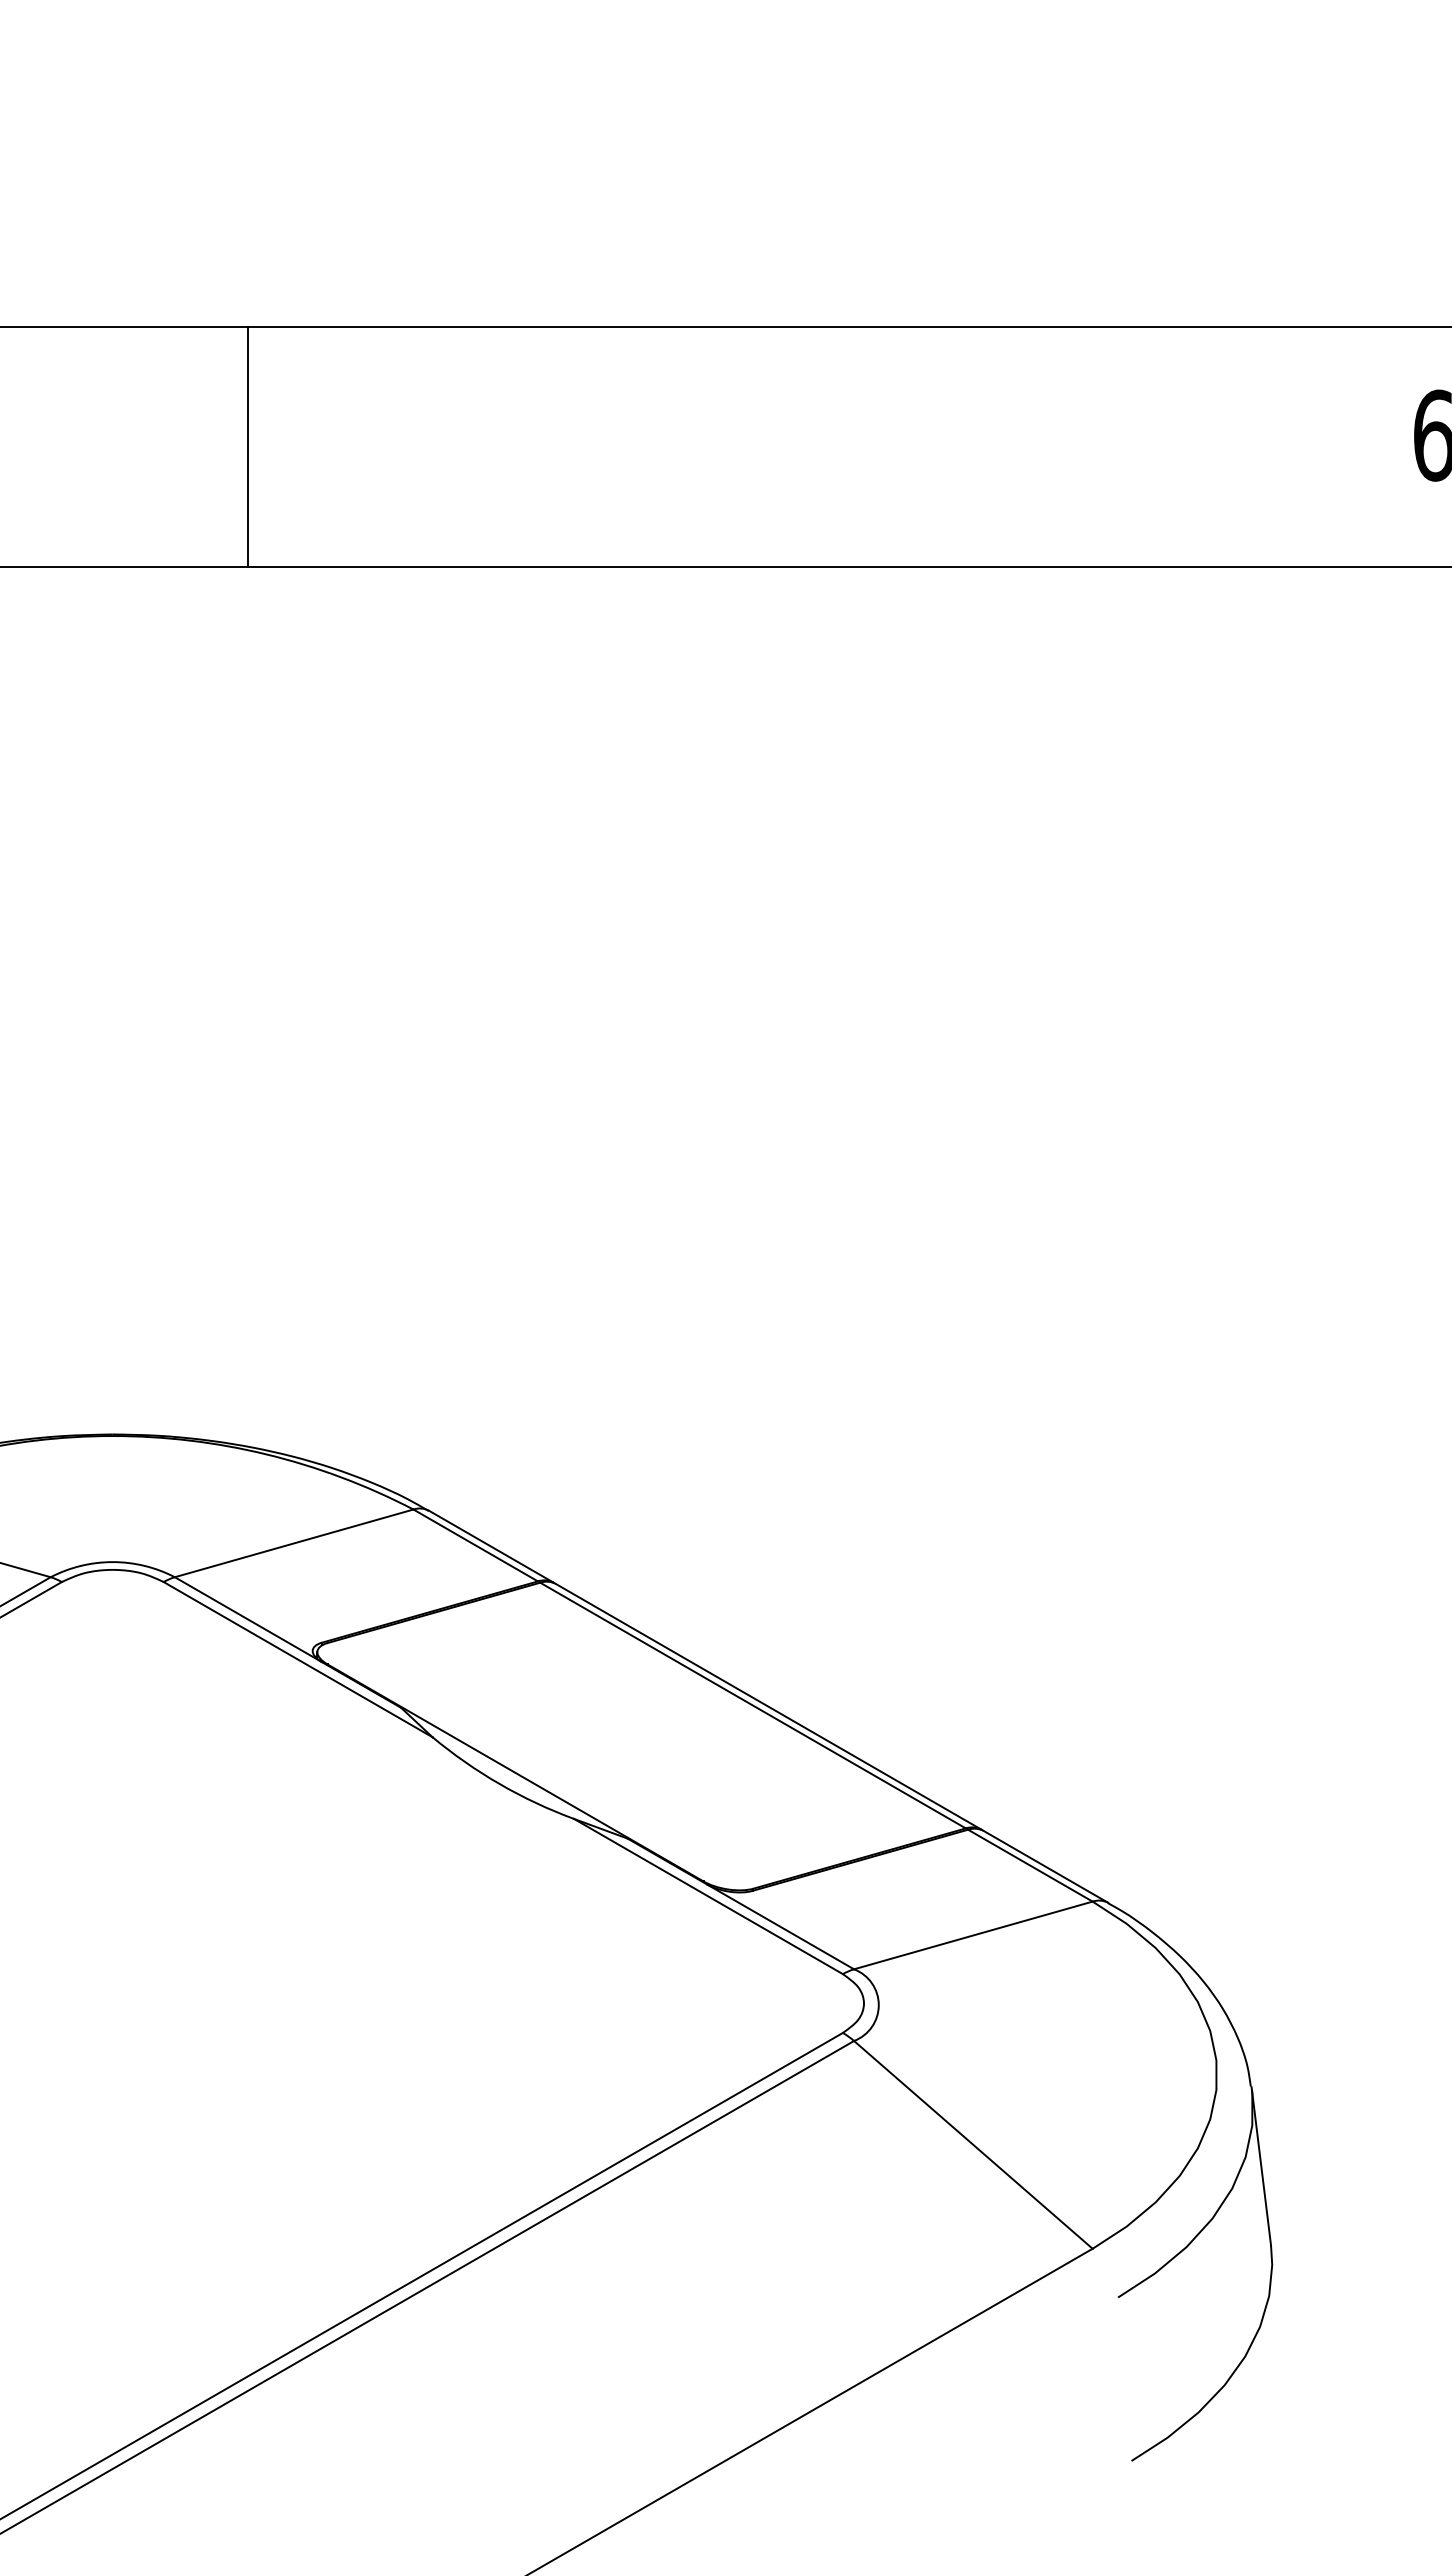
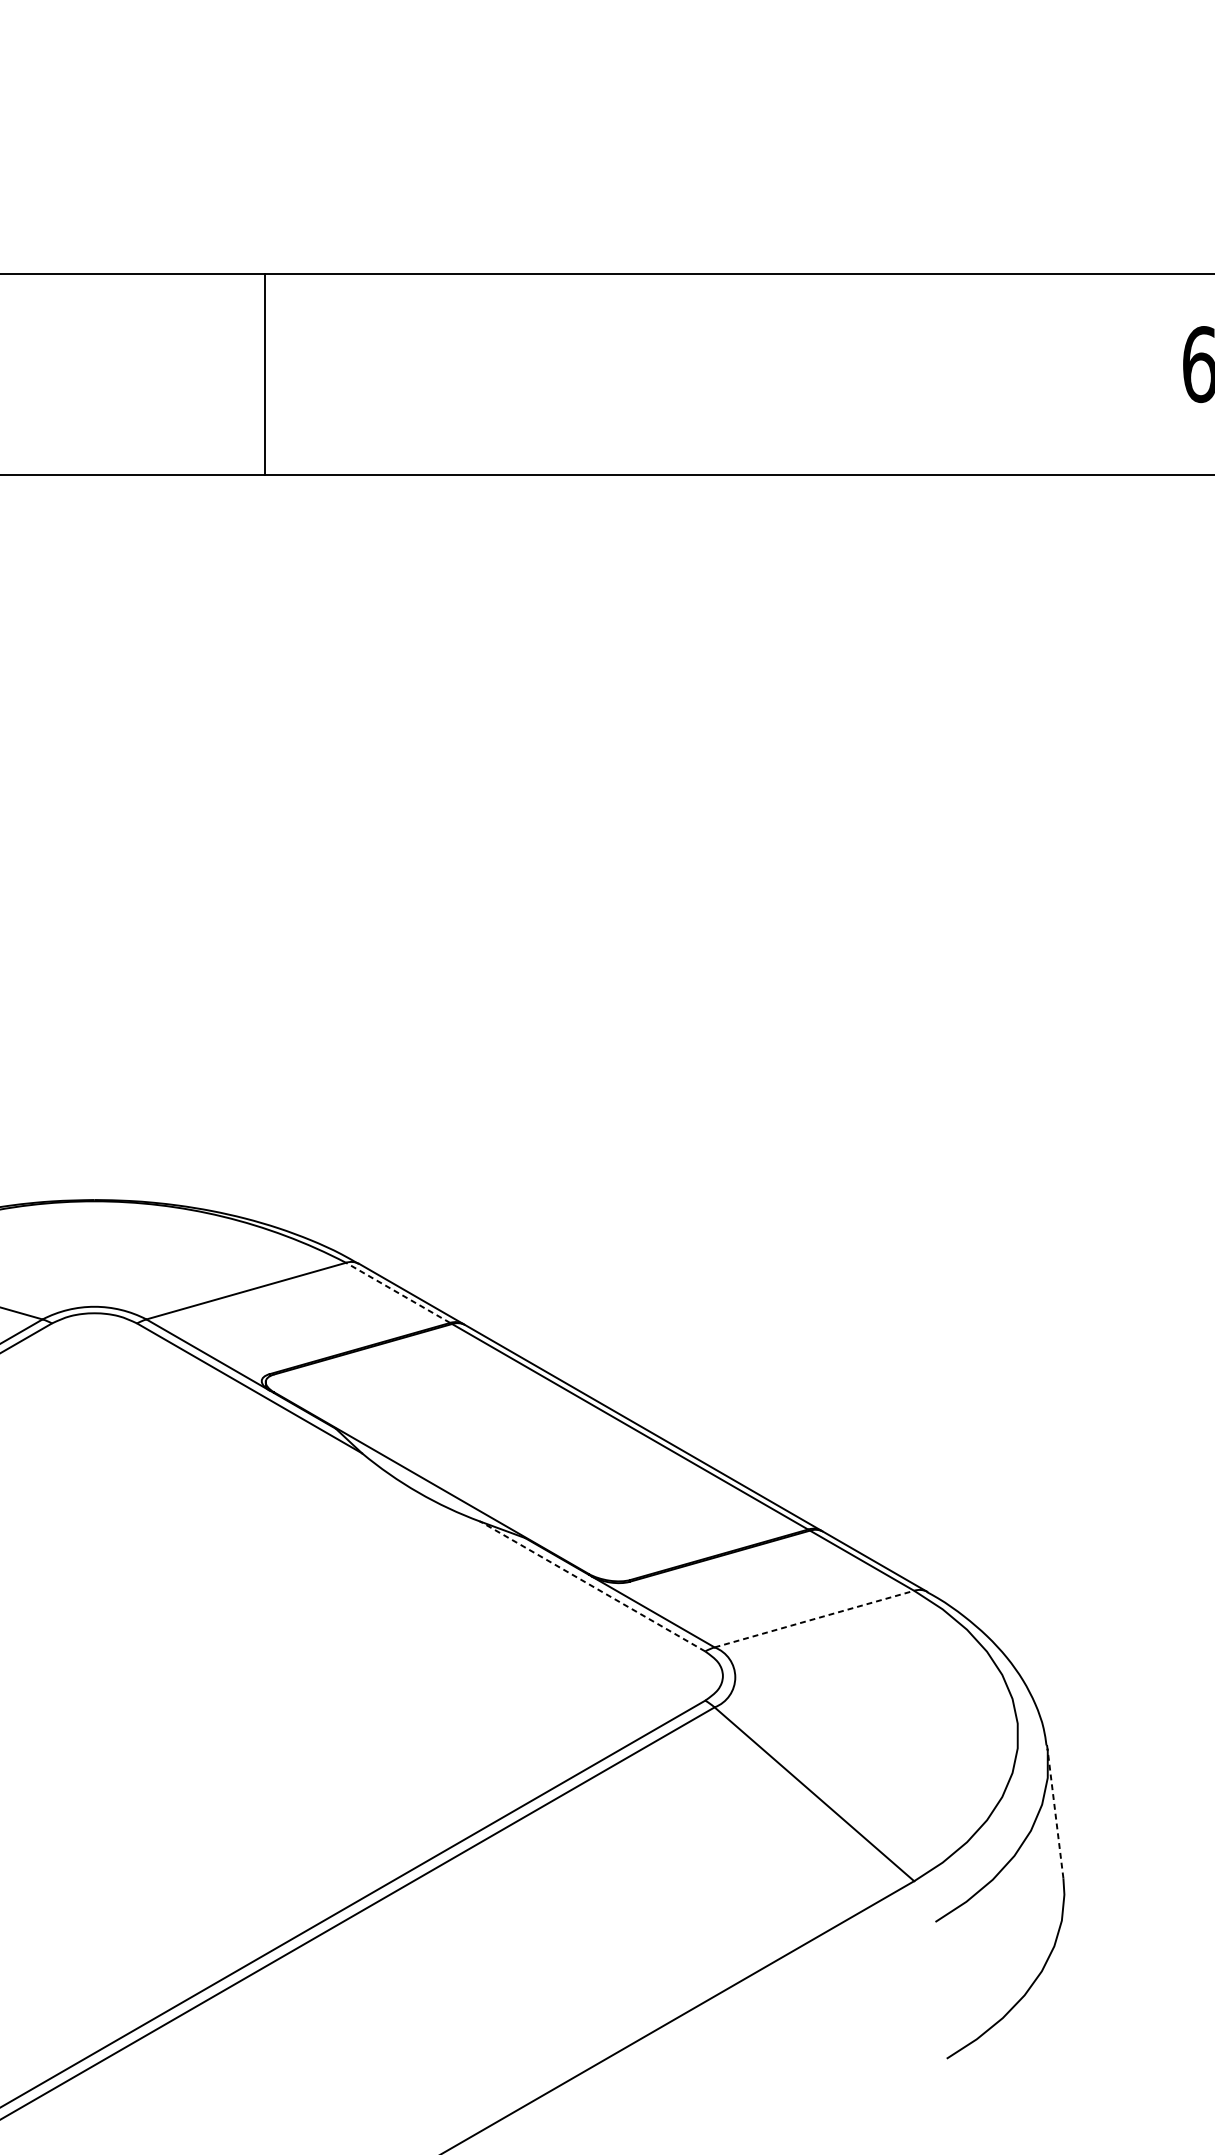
line: (247, 447) -> (264, 374), moved
line: (475, 1545) -> (397, 1292), solid -> dashed
line: (708, 1896) -> (592, 1586), solid -> dashed
line: (973, 1935) -> (814, 1619), solid -> dashed
line: (1261, 2167) -> (1055, 1813), solid -> dashed

